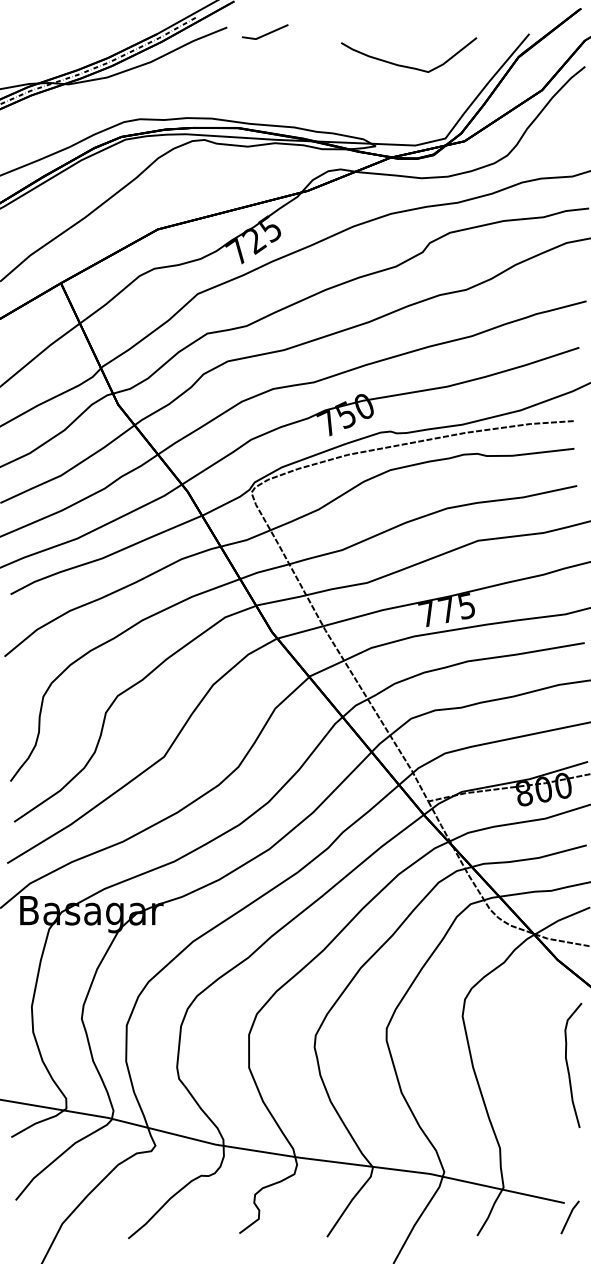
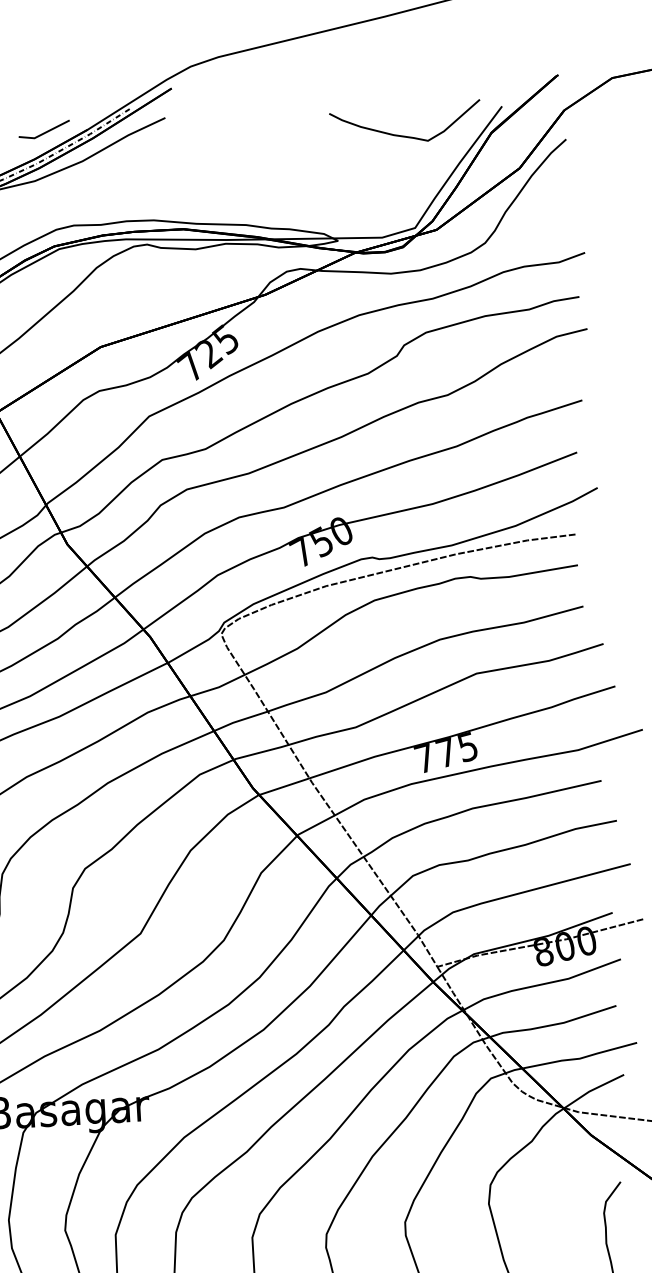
line: (265, 33) -> (44, 131), moved
curve: (405, 65) -> (402, 134), moved

